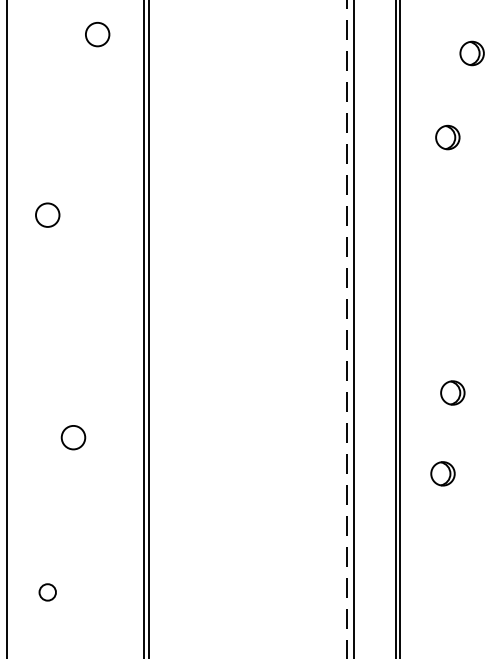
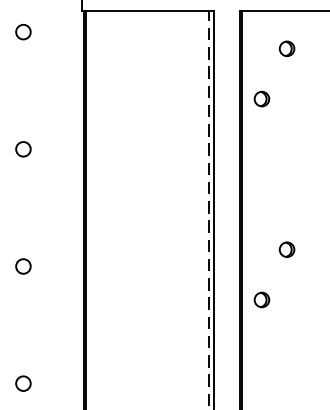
circle: (97, 35) -> (23, 32), moved
part: (447, 136) -> (261, 98), moved
part: (451, 392) -> (286, 249), moved
circle: (73, 437) -> (23, 266), moved
part: (442, 473) -> (261, 299), moved
circle: (47, 592) -> (23, 383), size x1.43

